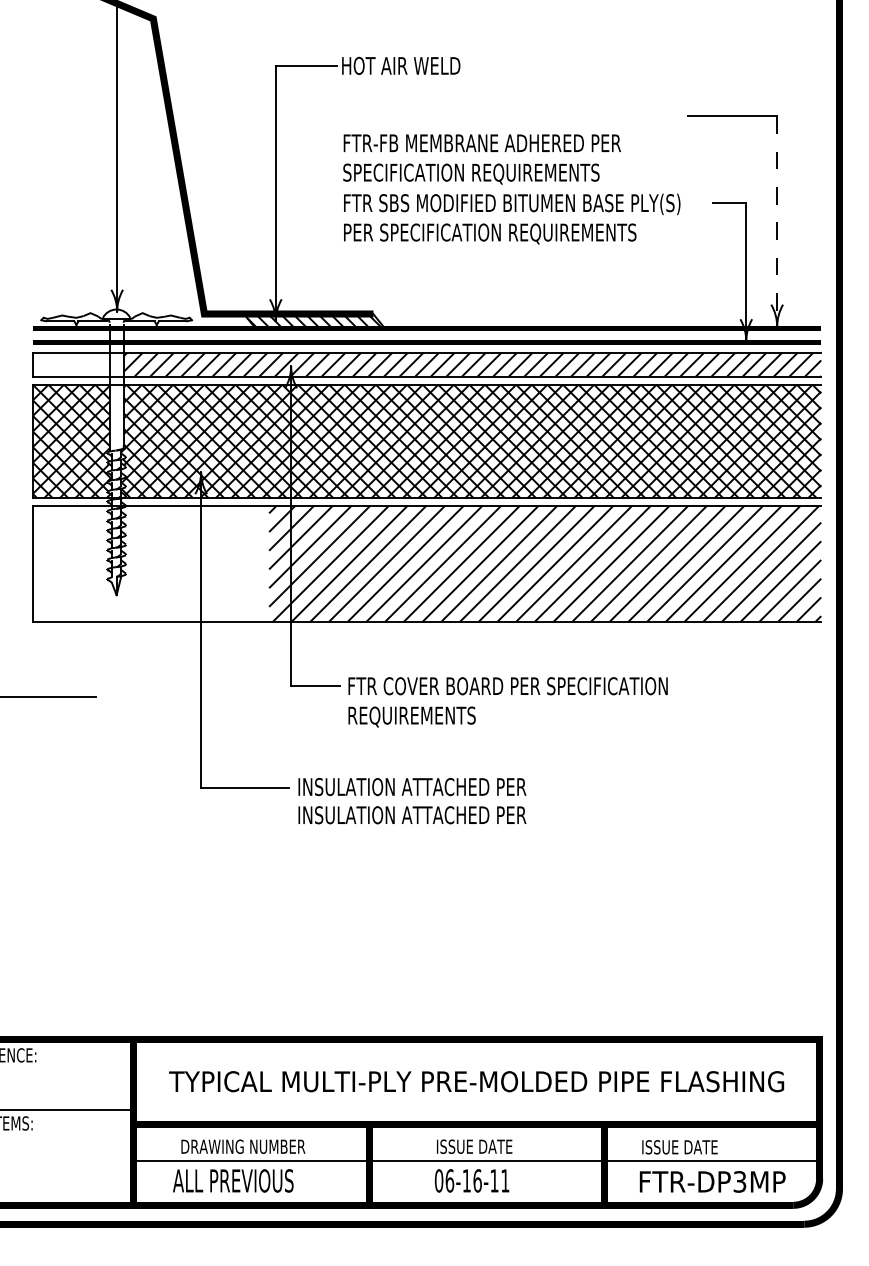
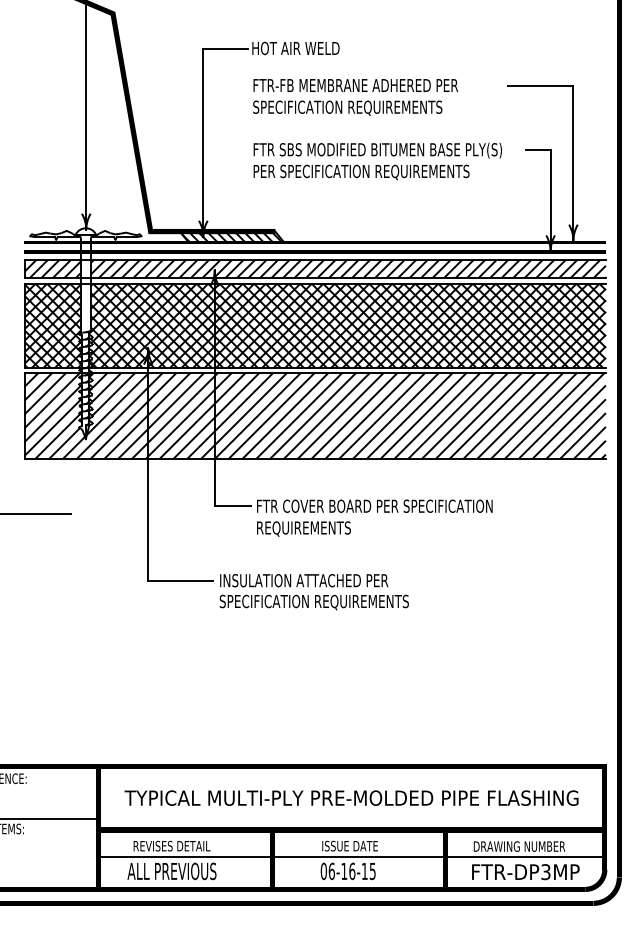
text: (481, 159) -> (355, 97), moved
line: (777, 221) -> (573, 163), dashed -> solid
hatch: (71, 364) -> (52, 268), added
hatch: (151, 563) -> (111, 415), added
text: (425, 816) -> (313, 602), INSULATION ATTACHED PER -> SPECIFICATION REQUIREMENTS
text: (243, 1145) -> (179, 845), DRAWING NUMBER -> REVISES DETAIL
text: (704, 1147) -> (519, 846), ISSUE DATE -> DRAWING NUMBER
text: (504, 1181) -> (372, 871), 06-16-11 -> 06-16-15

